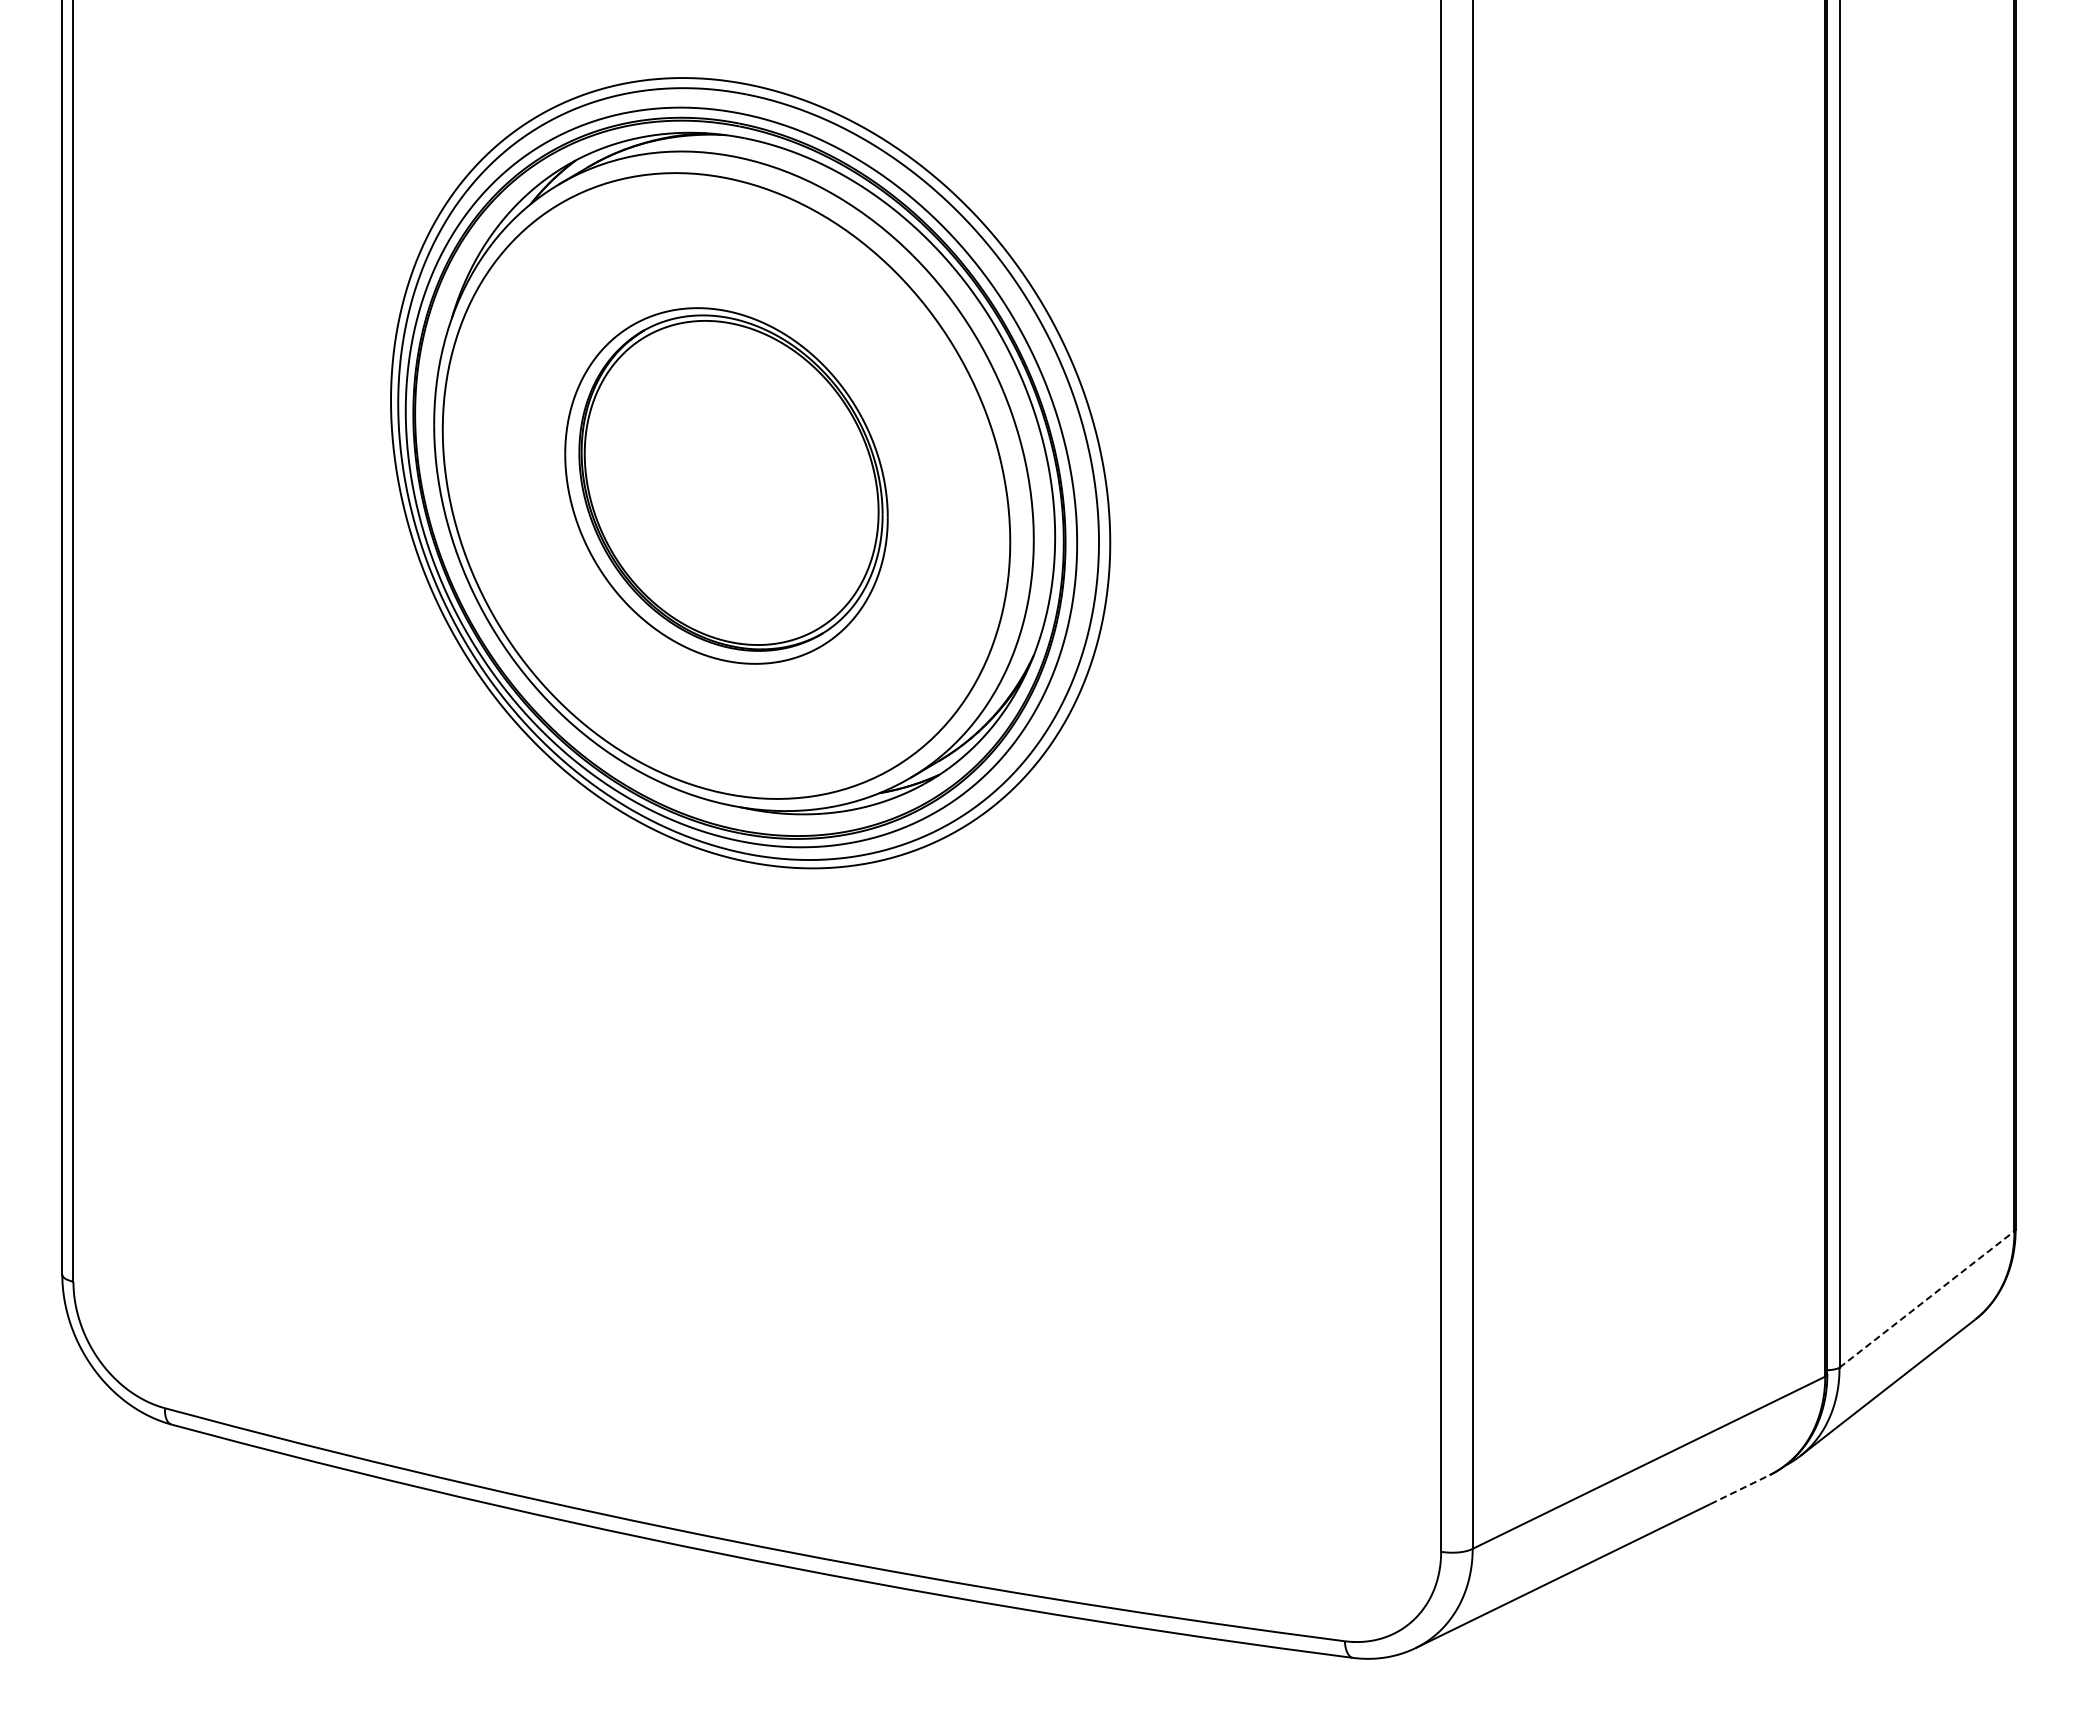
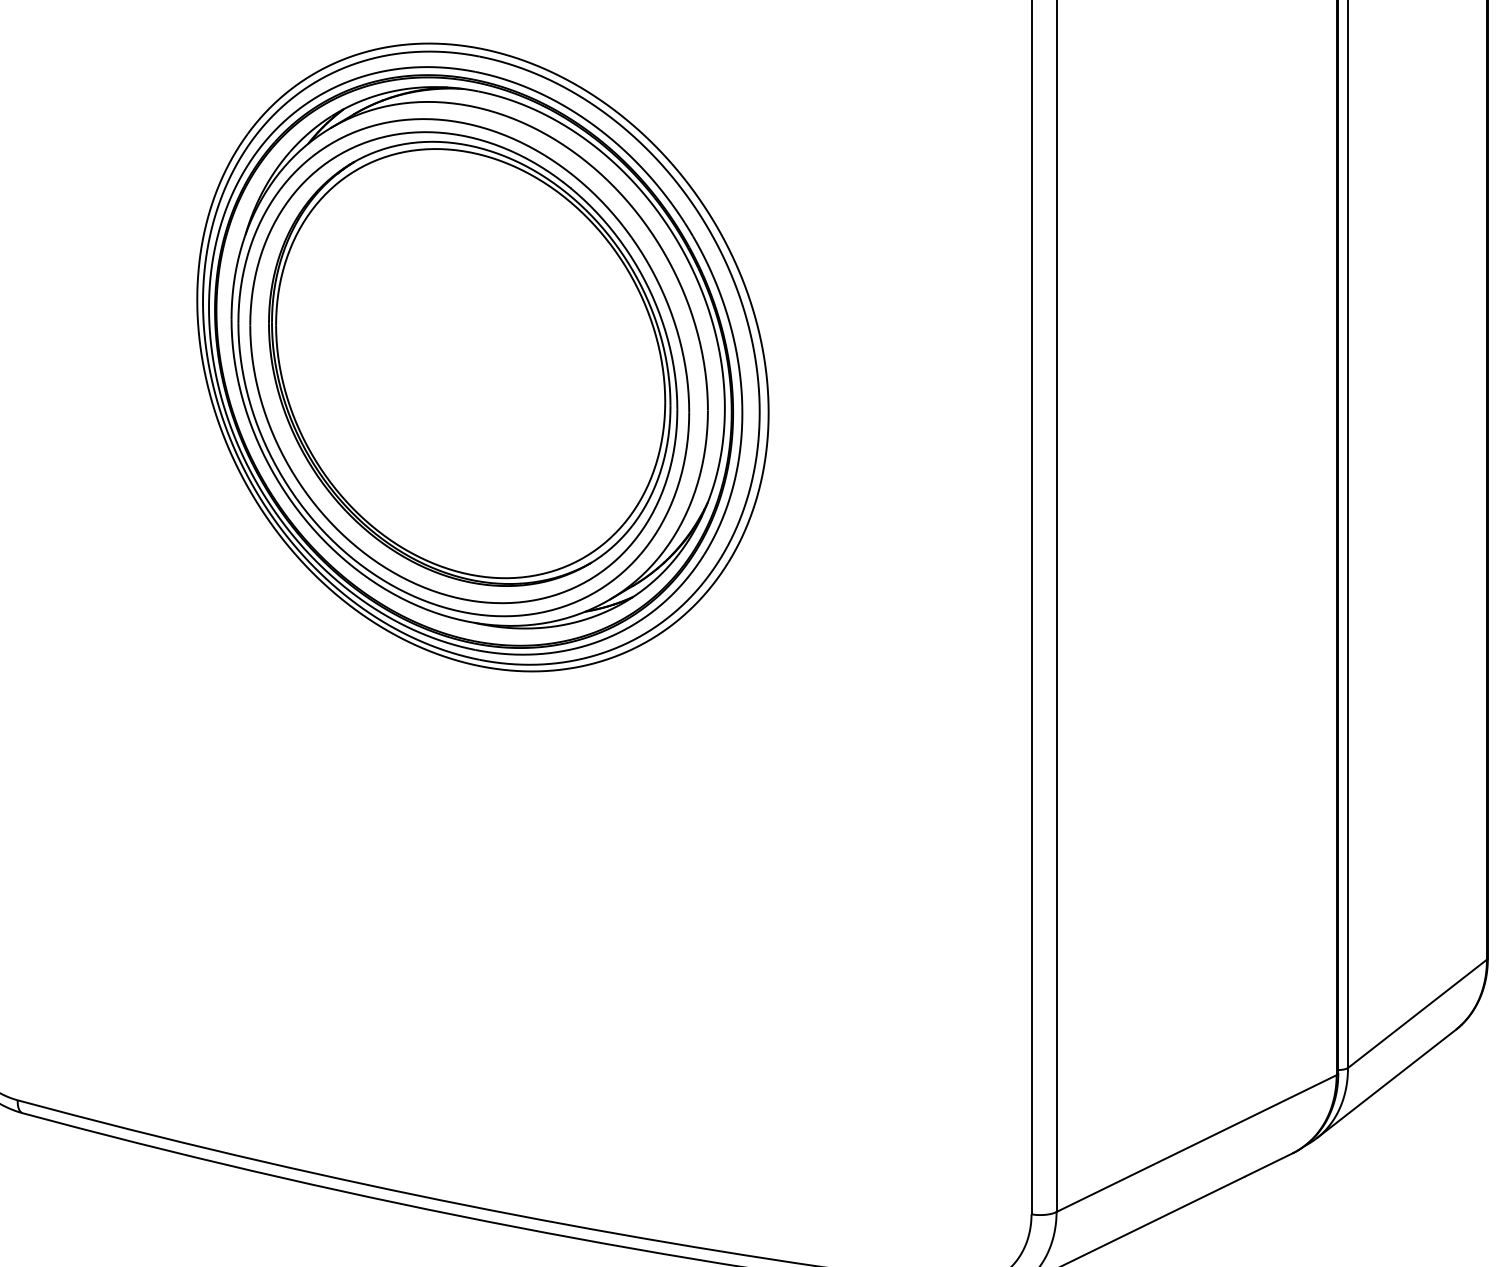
part: (726, 485) -> (463, 367), size x1.67
line: (1926, 1299) -> (1417, 1013), dashed -> solid
line: (1740, 1489) -> (1269, 1164), dashed -> solid

